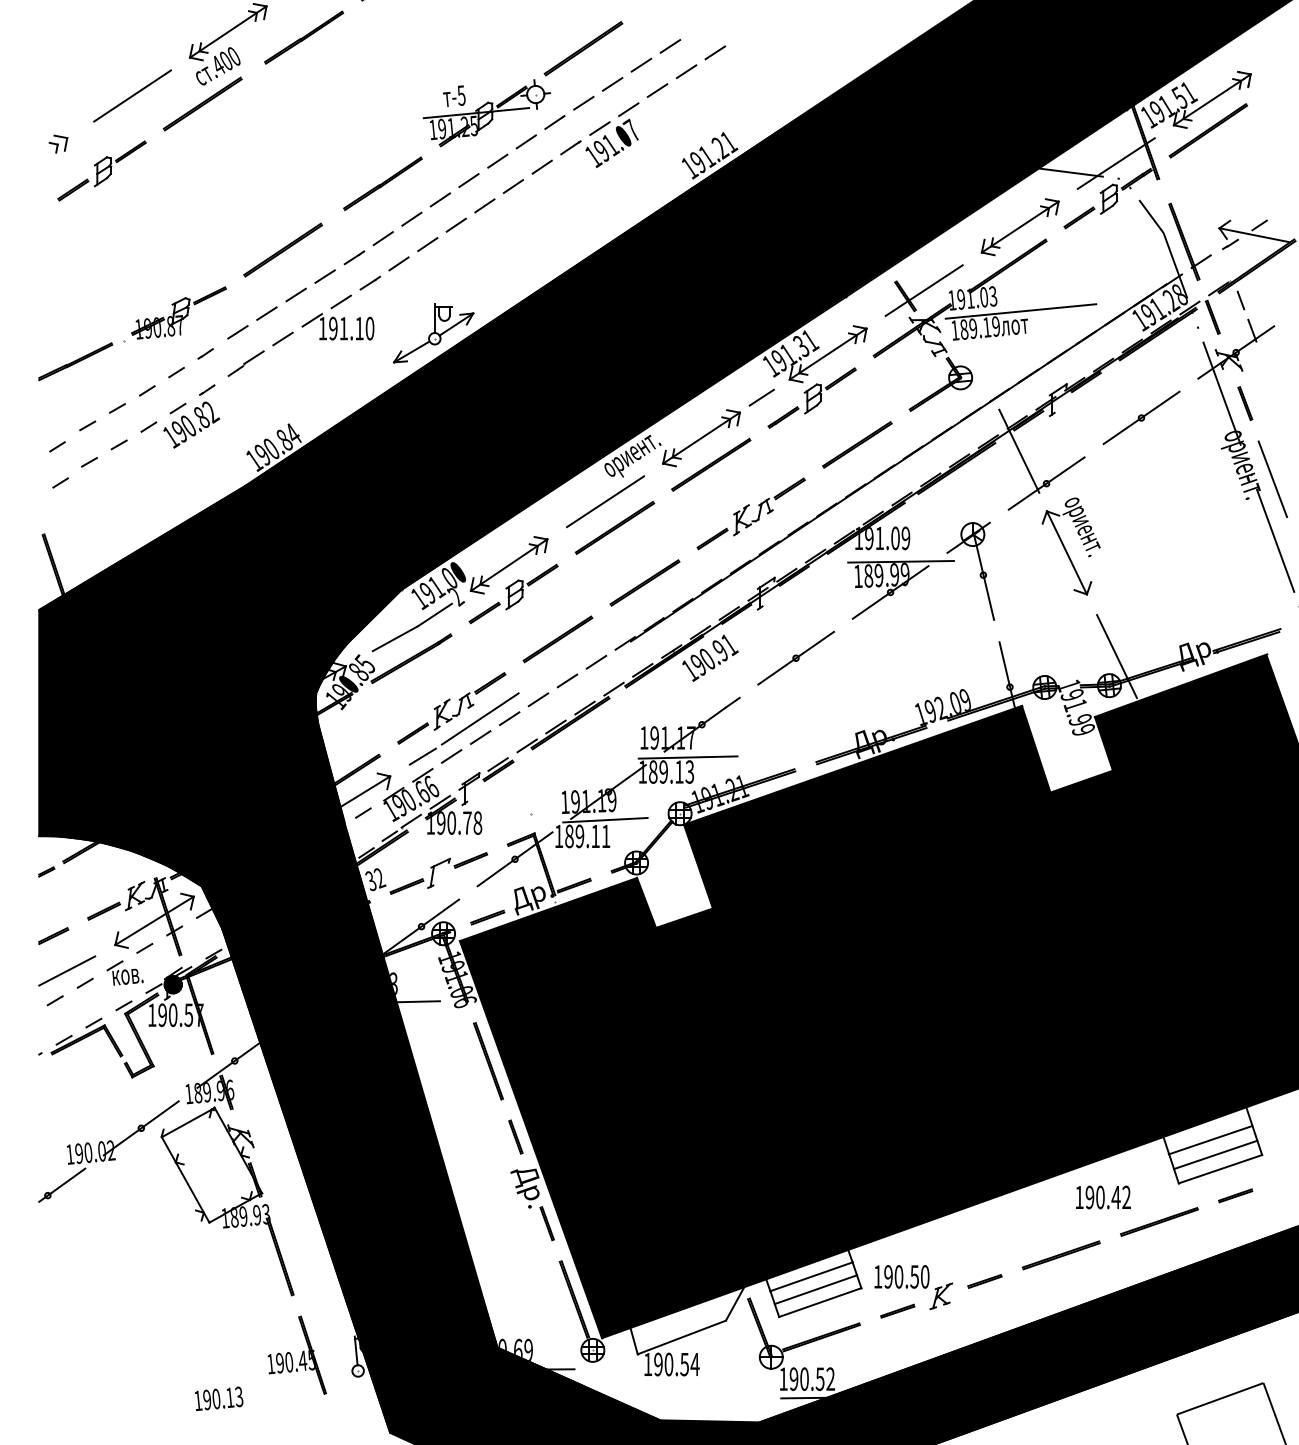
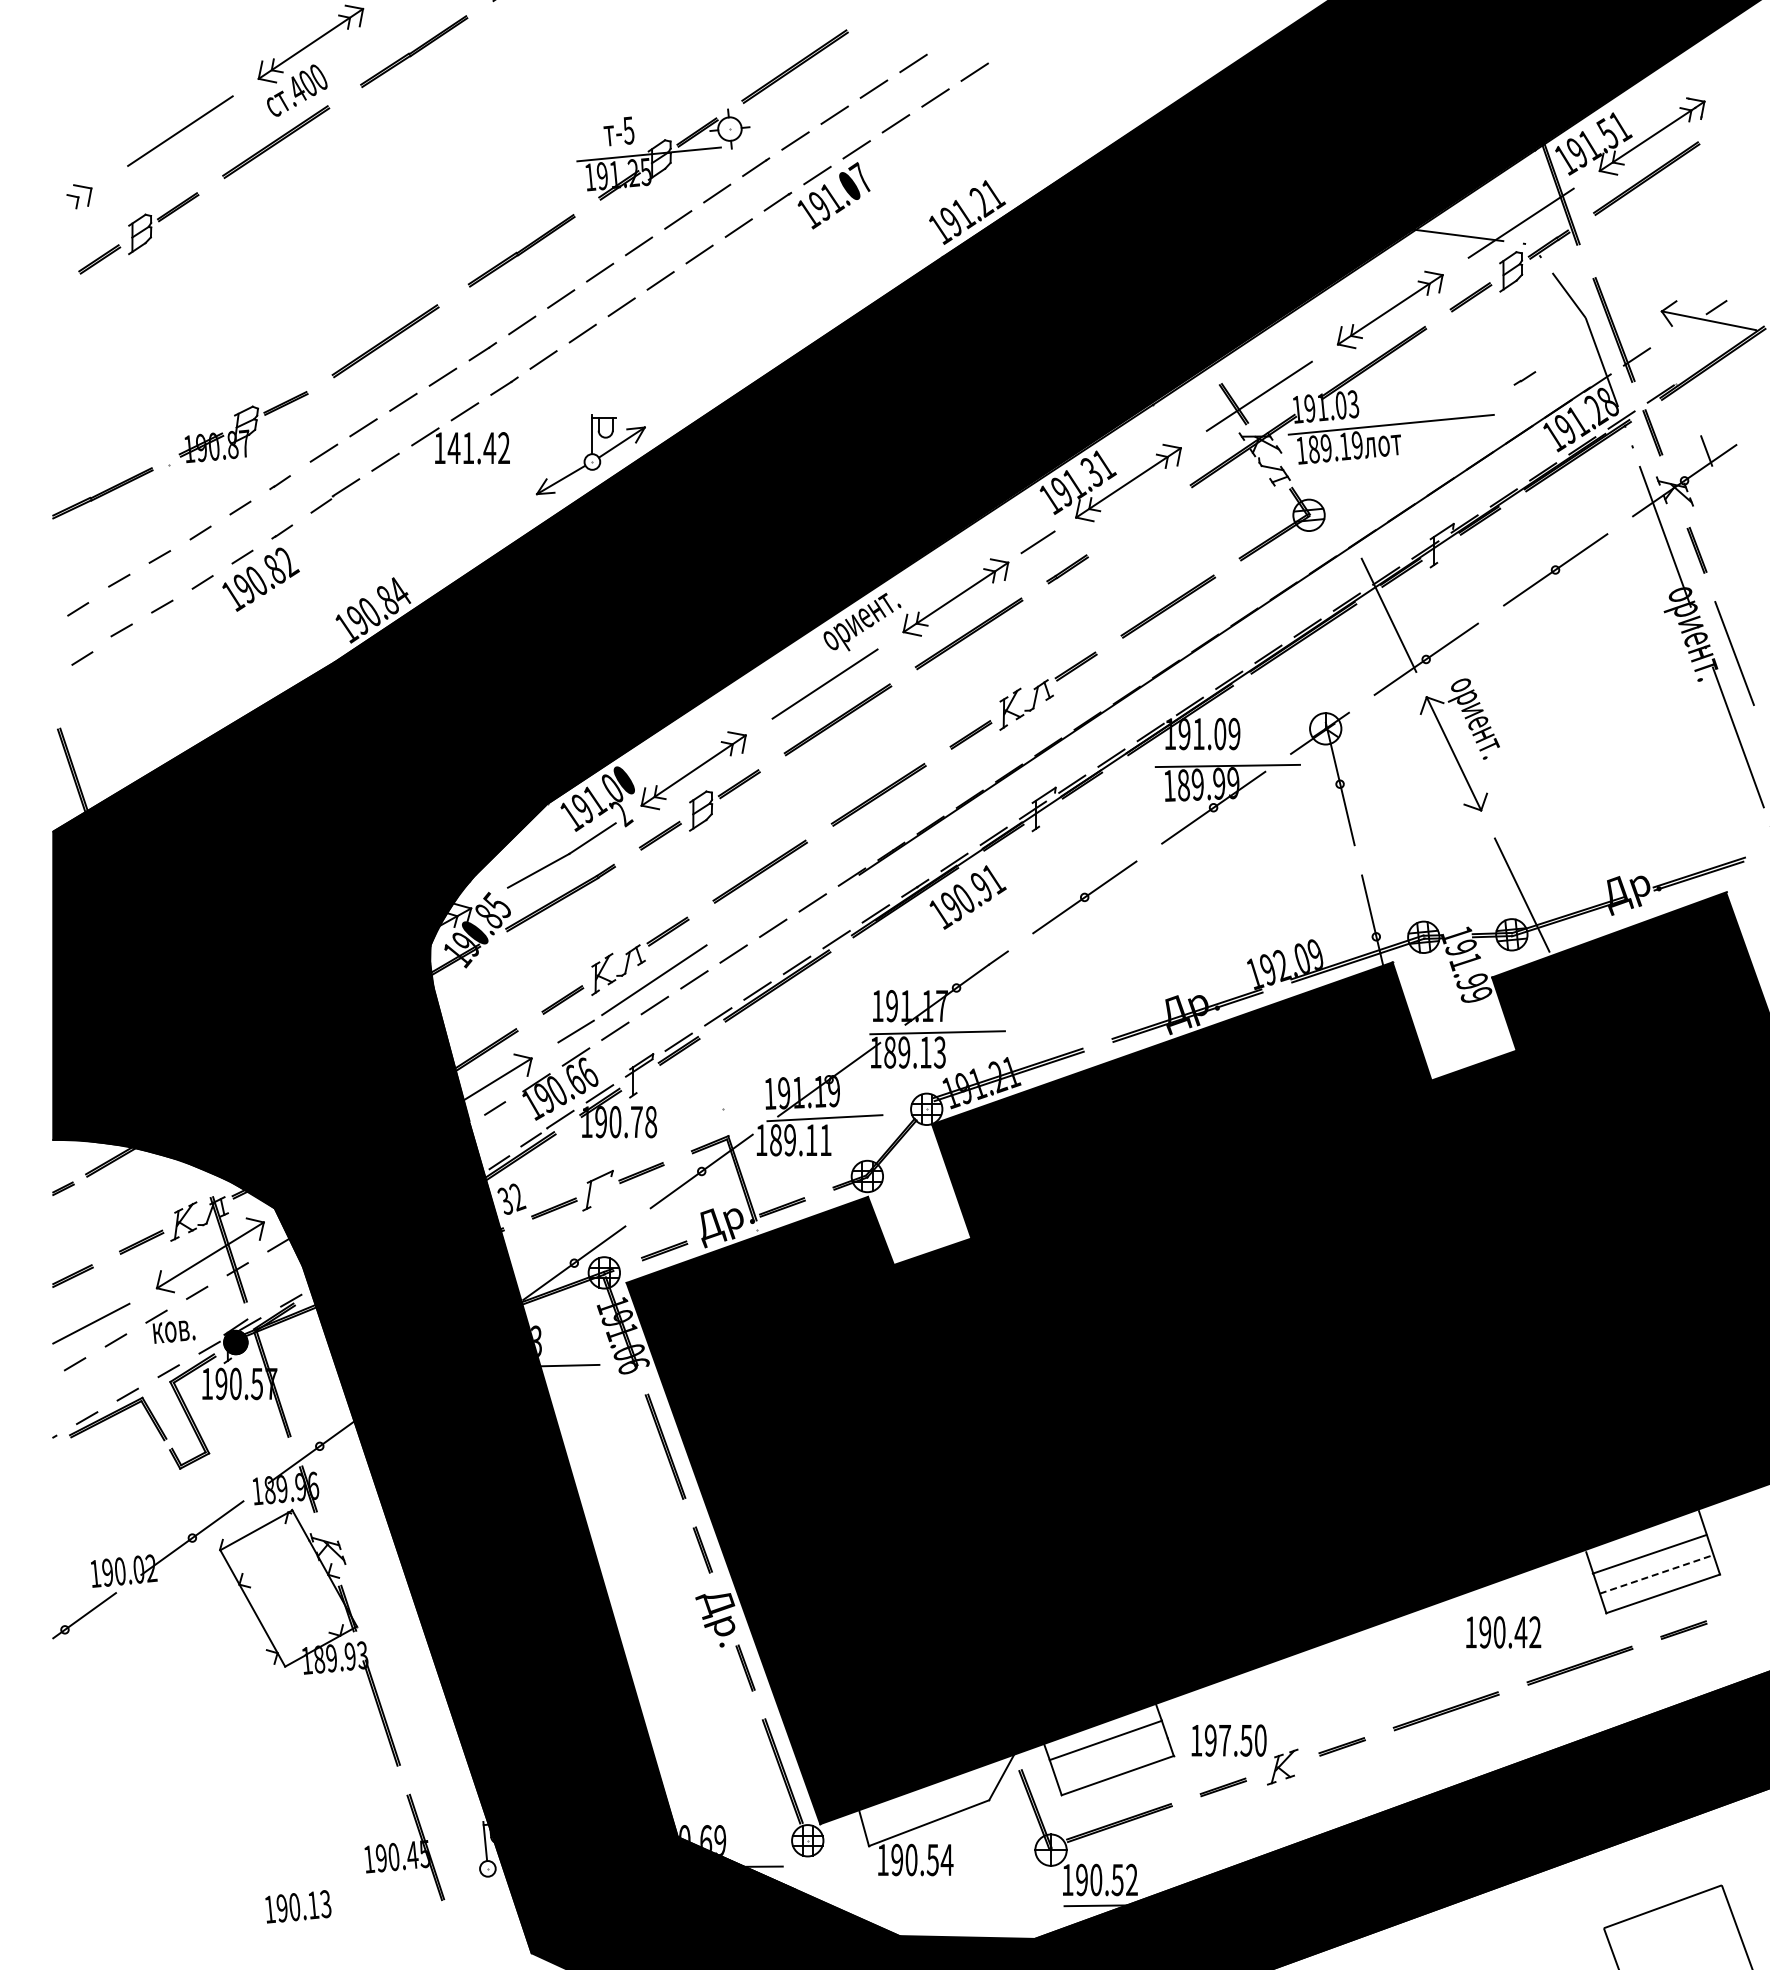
line: (1230, 244) -> (1524, 378), moved
line: (1240, 300) -> (1690, 409), removed
text: (351, 328) -> (478, 448), 191.10 -> 141.42
part: (830, 390) -> (1131, 532), removed
line: (1216, 1155) -> (1657, 1574), solid -> dashed
text: (898, 1276) -> (1224, 1740), 190.50 -> 197.50
line: (815, 1289) -> (1111, 1757), removed

